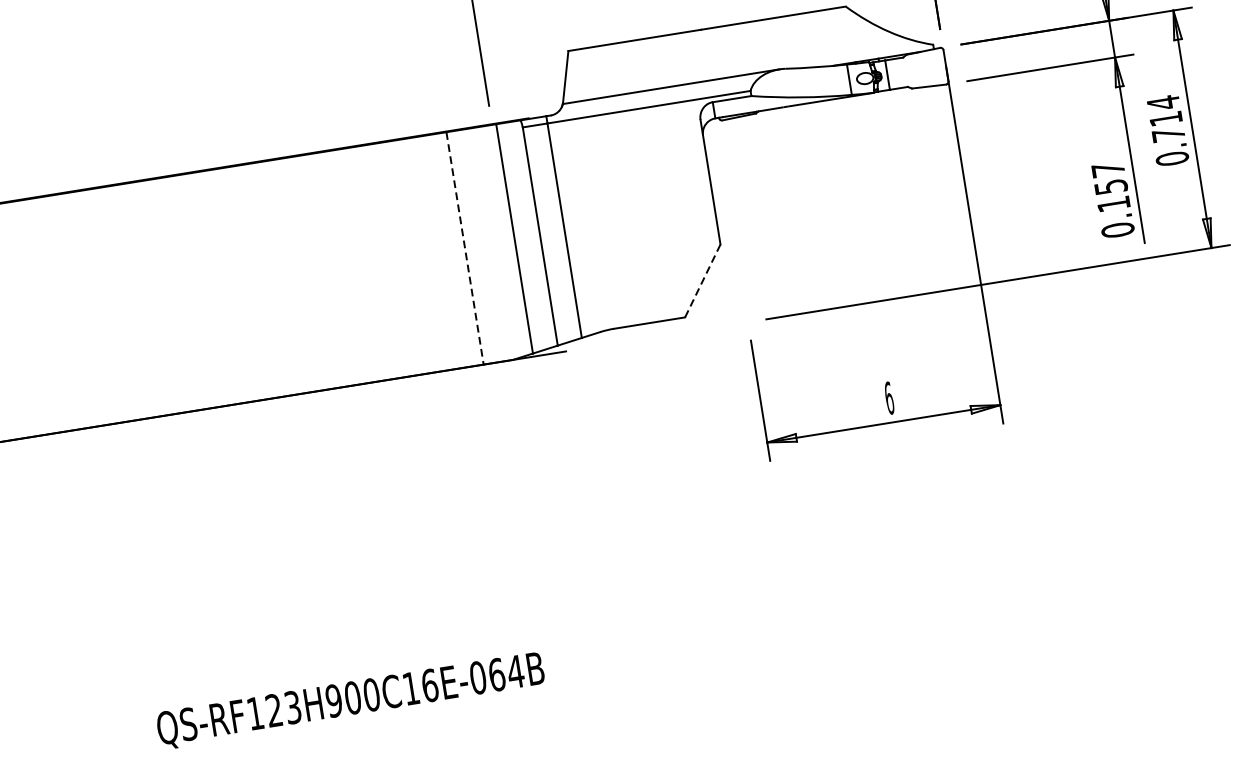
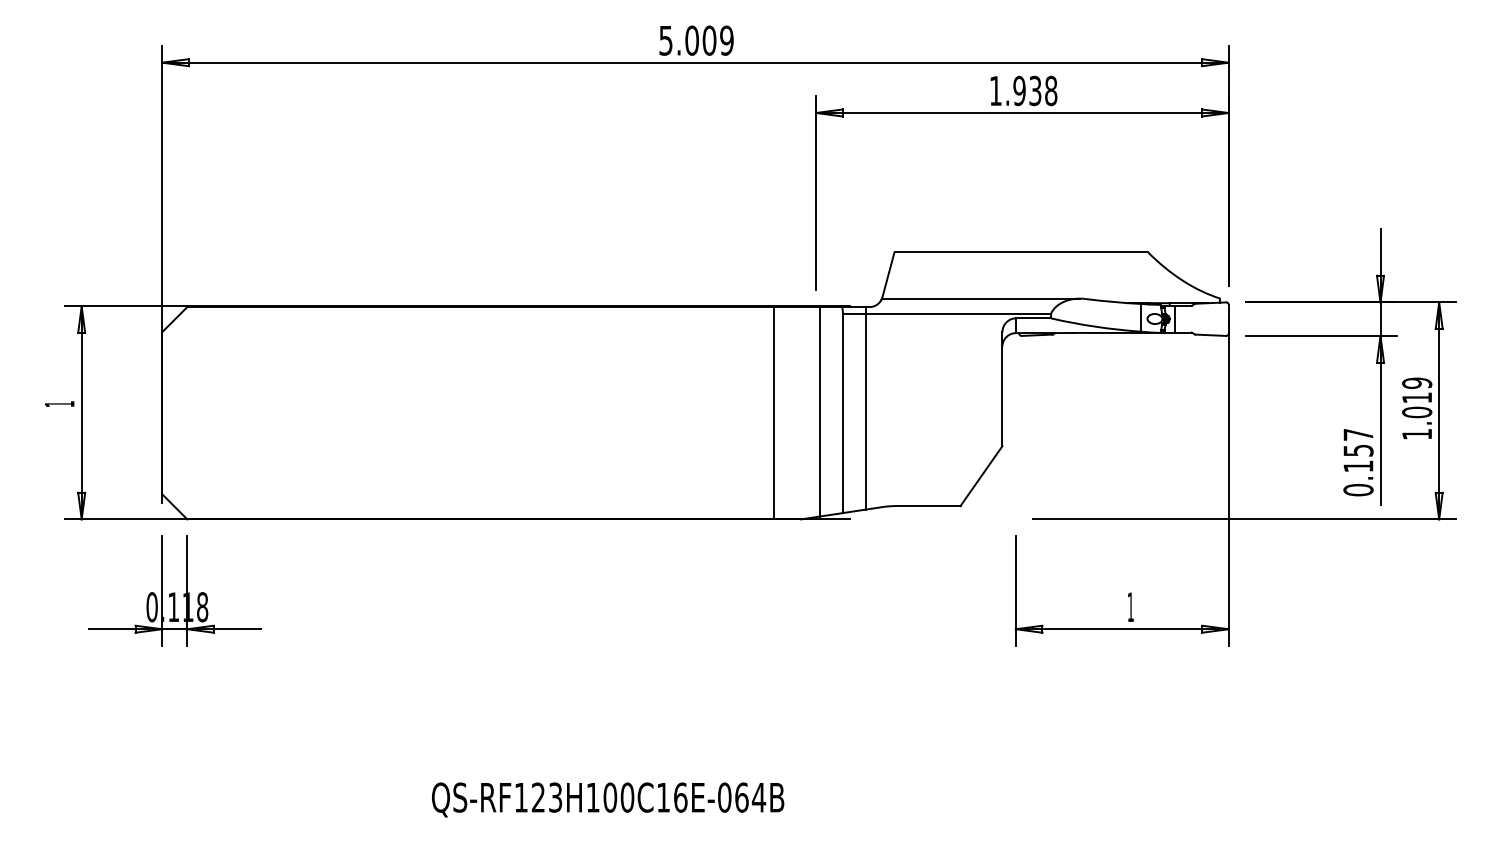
text: (1168, 130) -> (1417, 408), 0.714 -> 1.019
line: (465, 248) -> (774, 413), dashed -> solid
line: (702, 281) -> (981, 476), dashed -> solid
text: (888, 398) -> (1130, 607), 6 -> 1
text: (333, 700) -> (592, 797), QS-RF123H900C16E-064B -> QS-RF123H100C16E-064B

